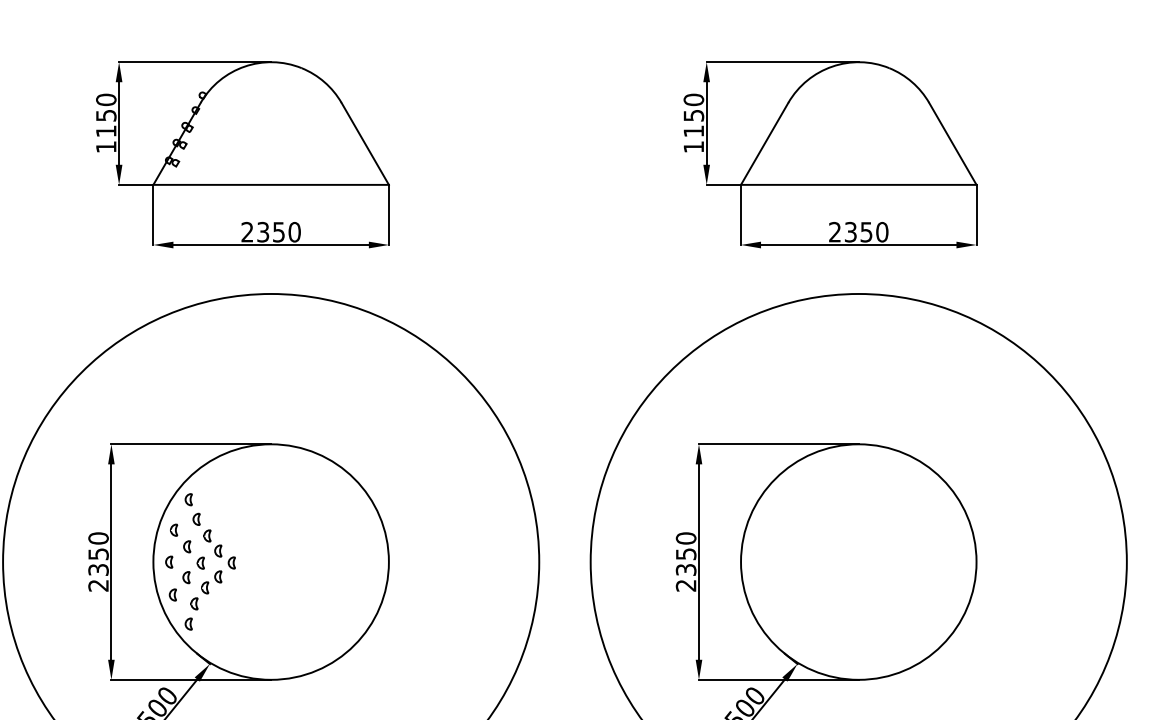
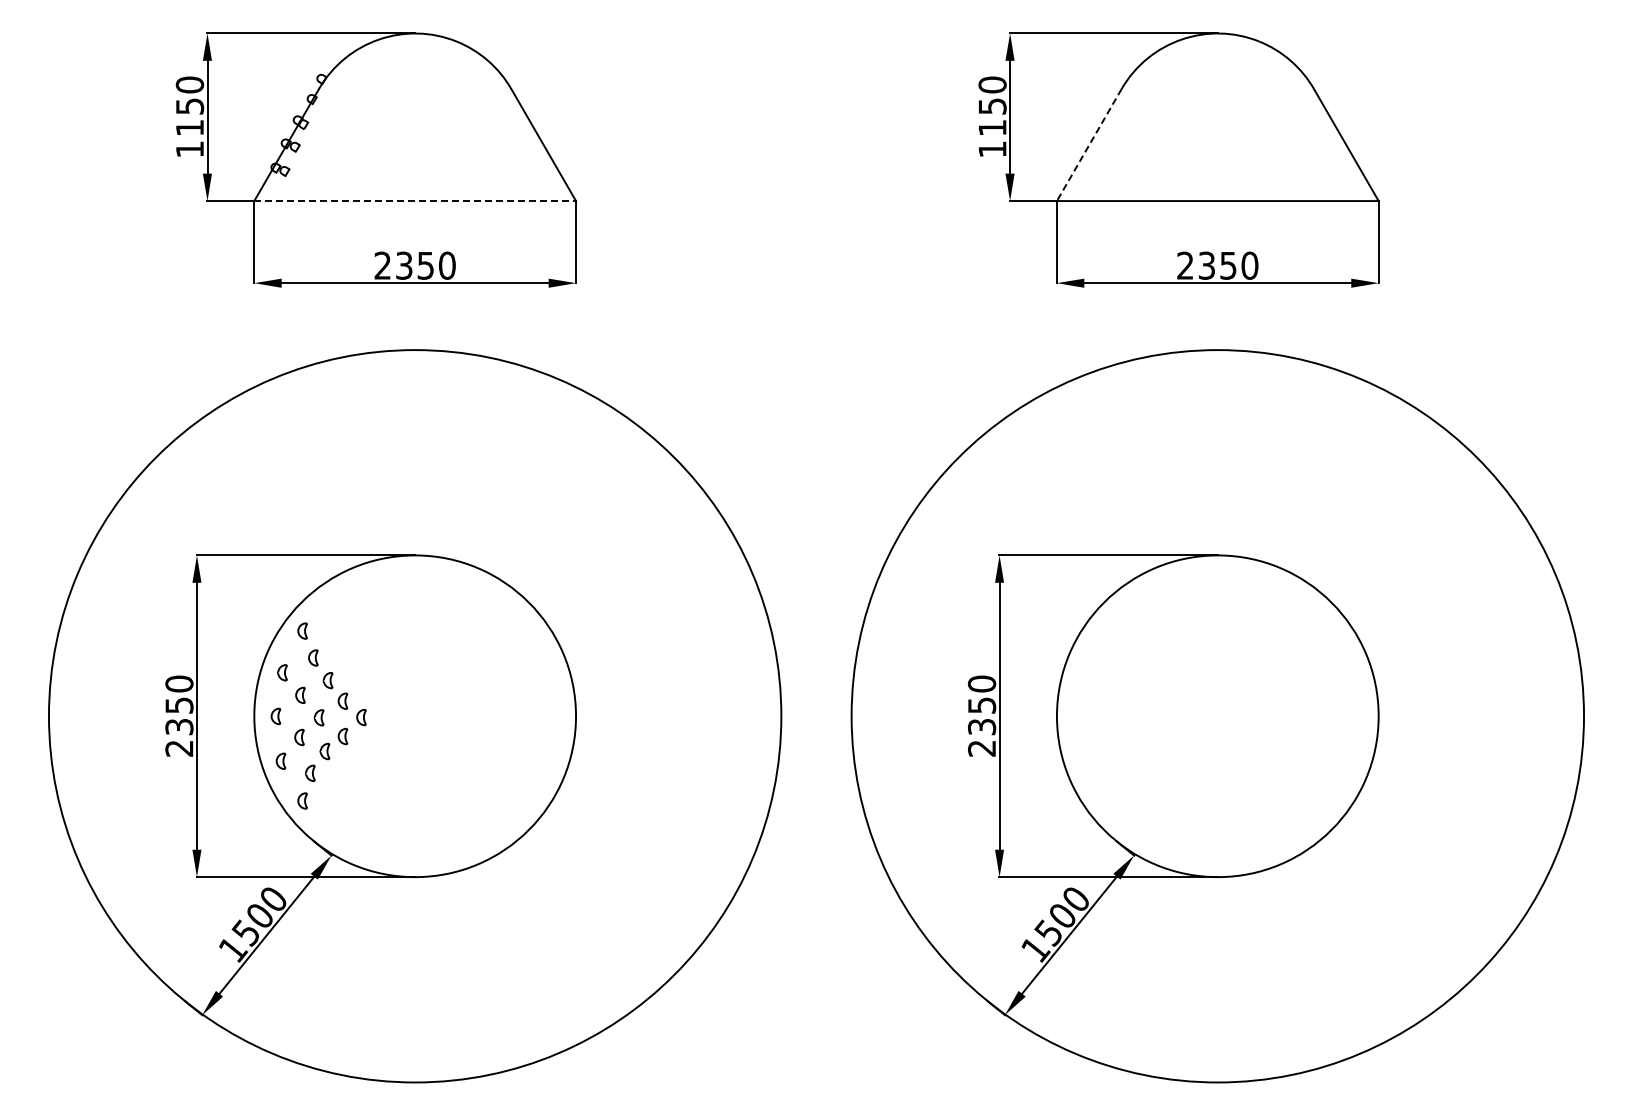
line: (764, 144) -> (1089, 145), solid -> dashed
line: (271, 185) -> (415, 201), solid -> dashed

